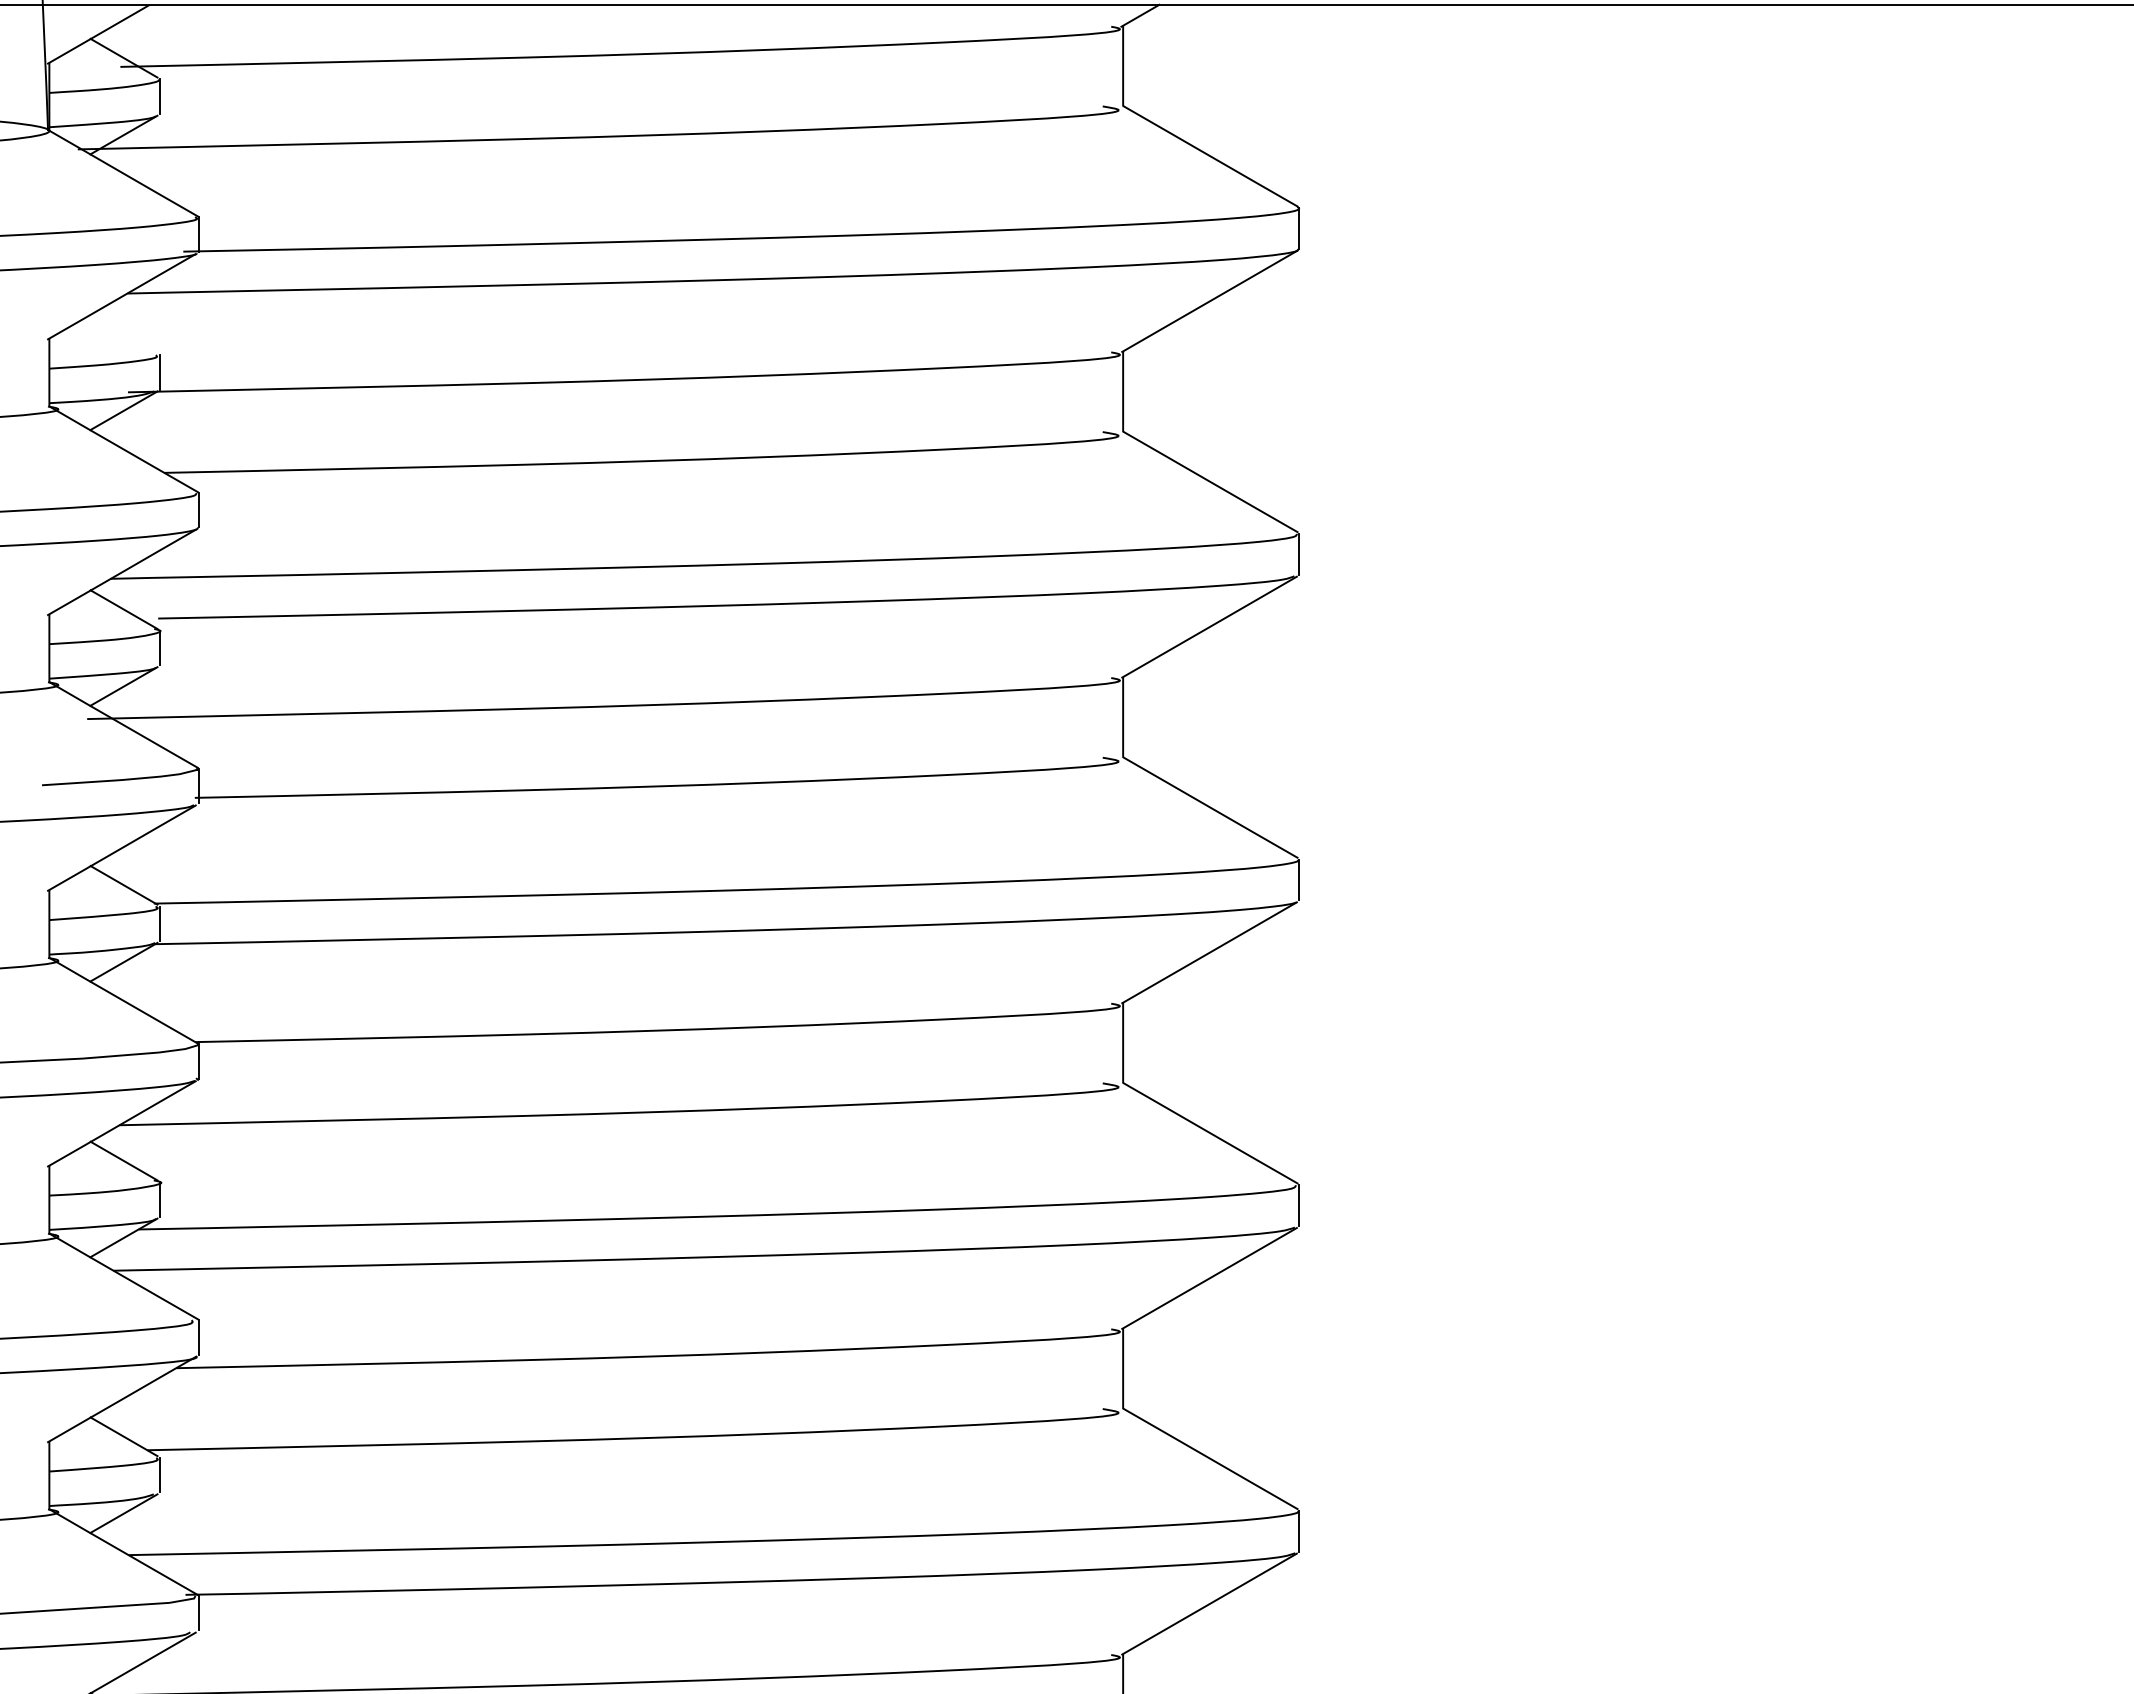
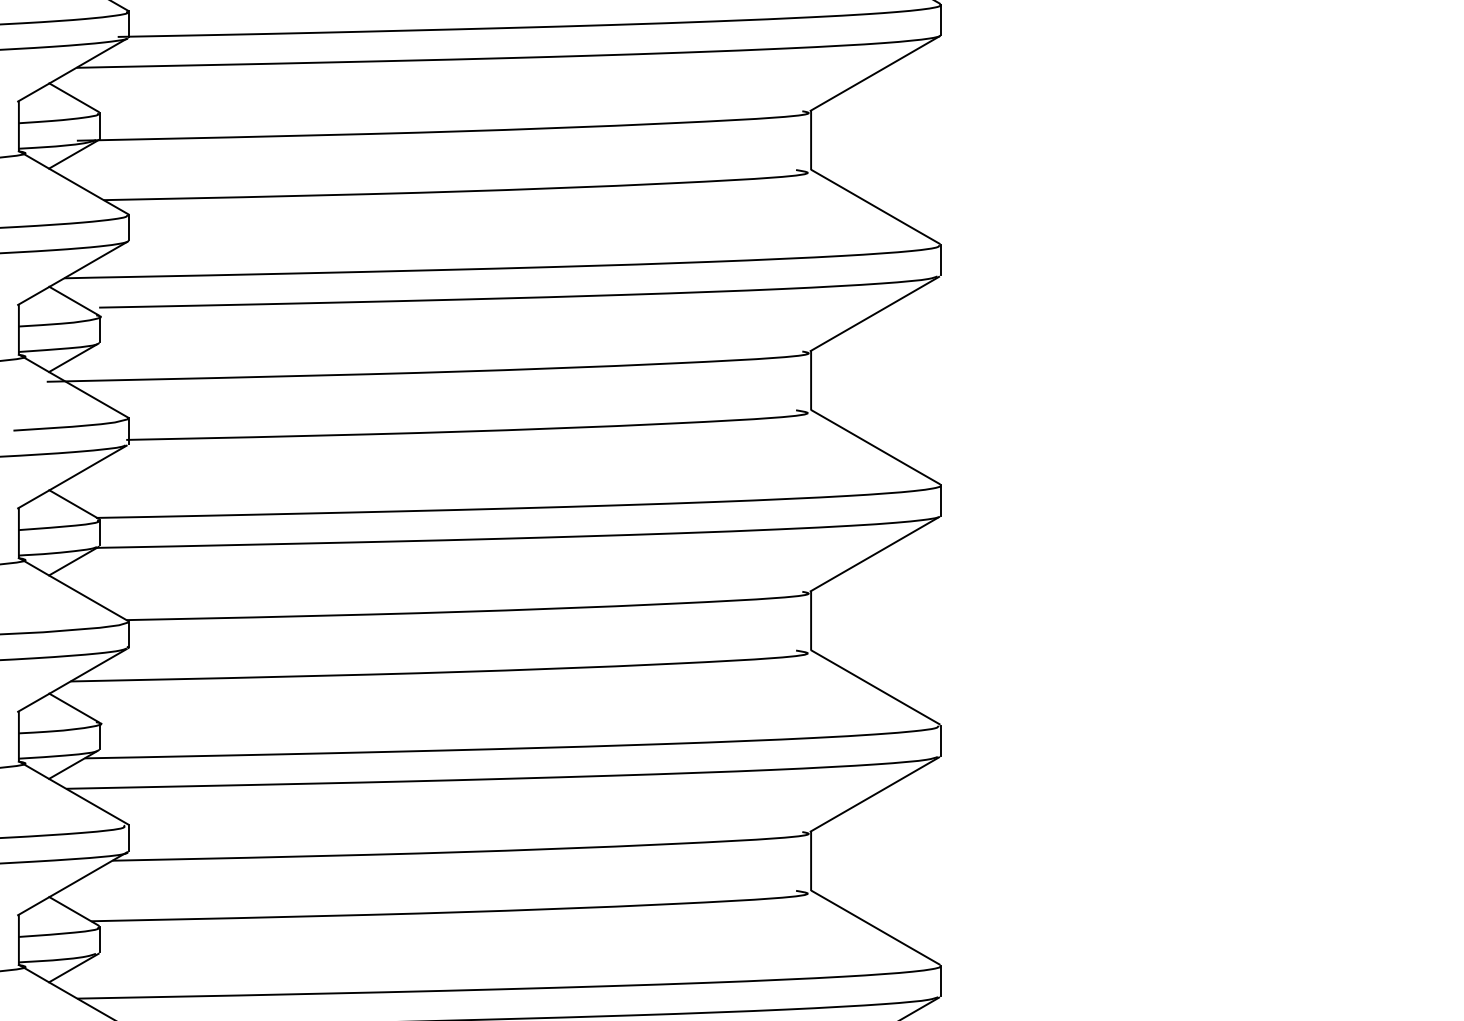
line: (123, 333) -> (73, 97), added

